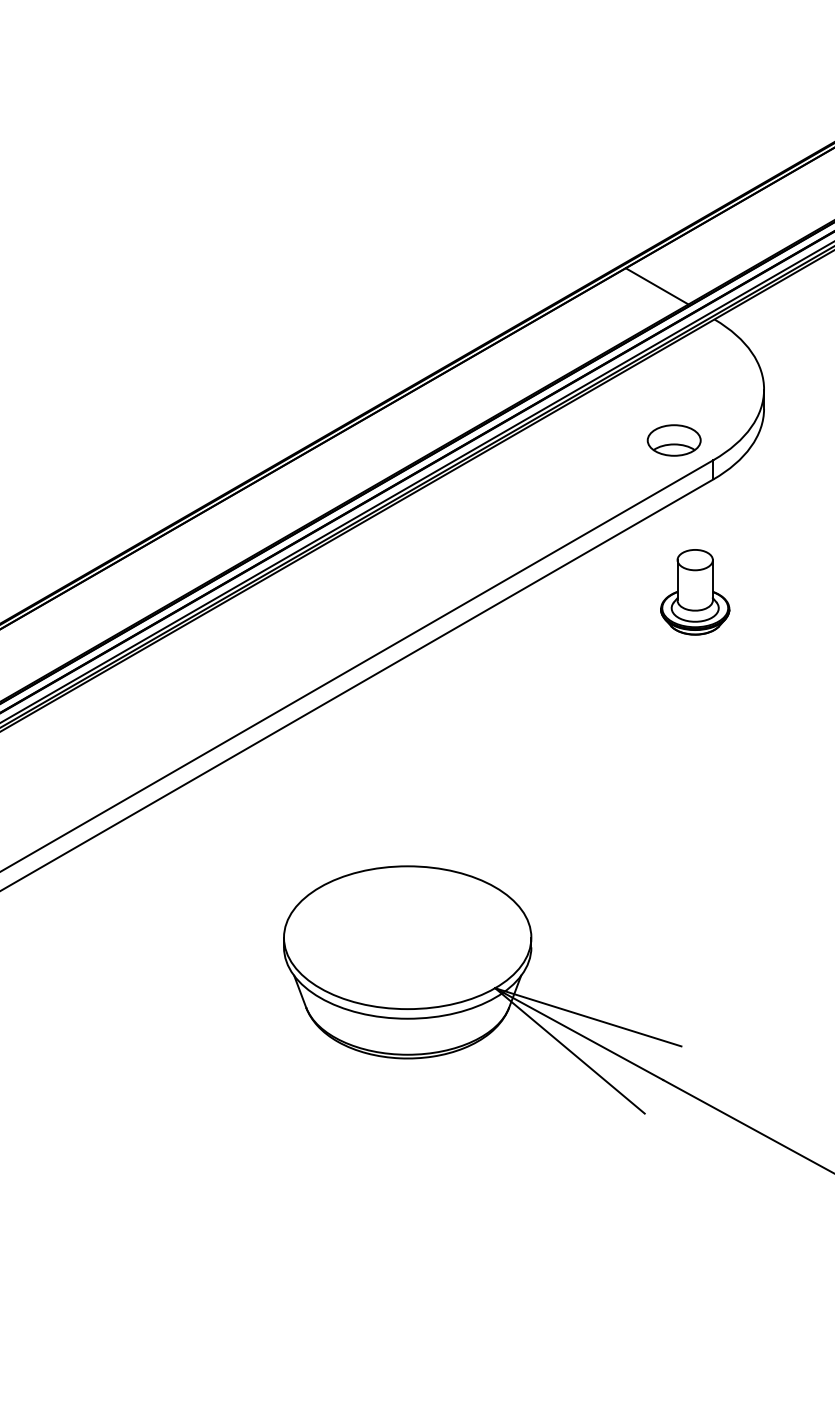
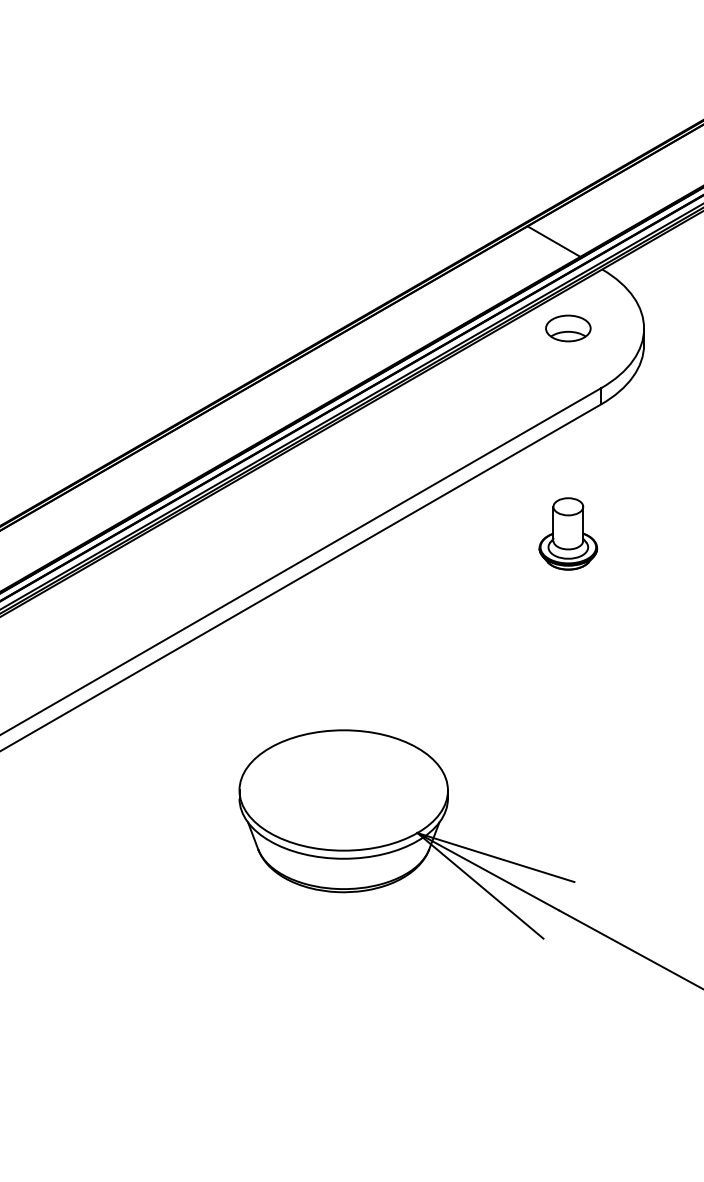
part: (673, 440) -> (567, 328), moved
part: (695, 592) -> (568, 534), moved

